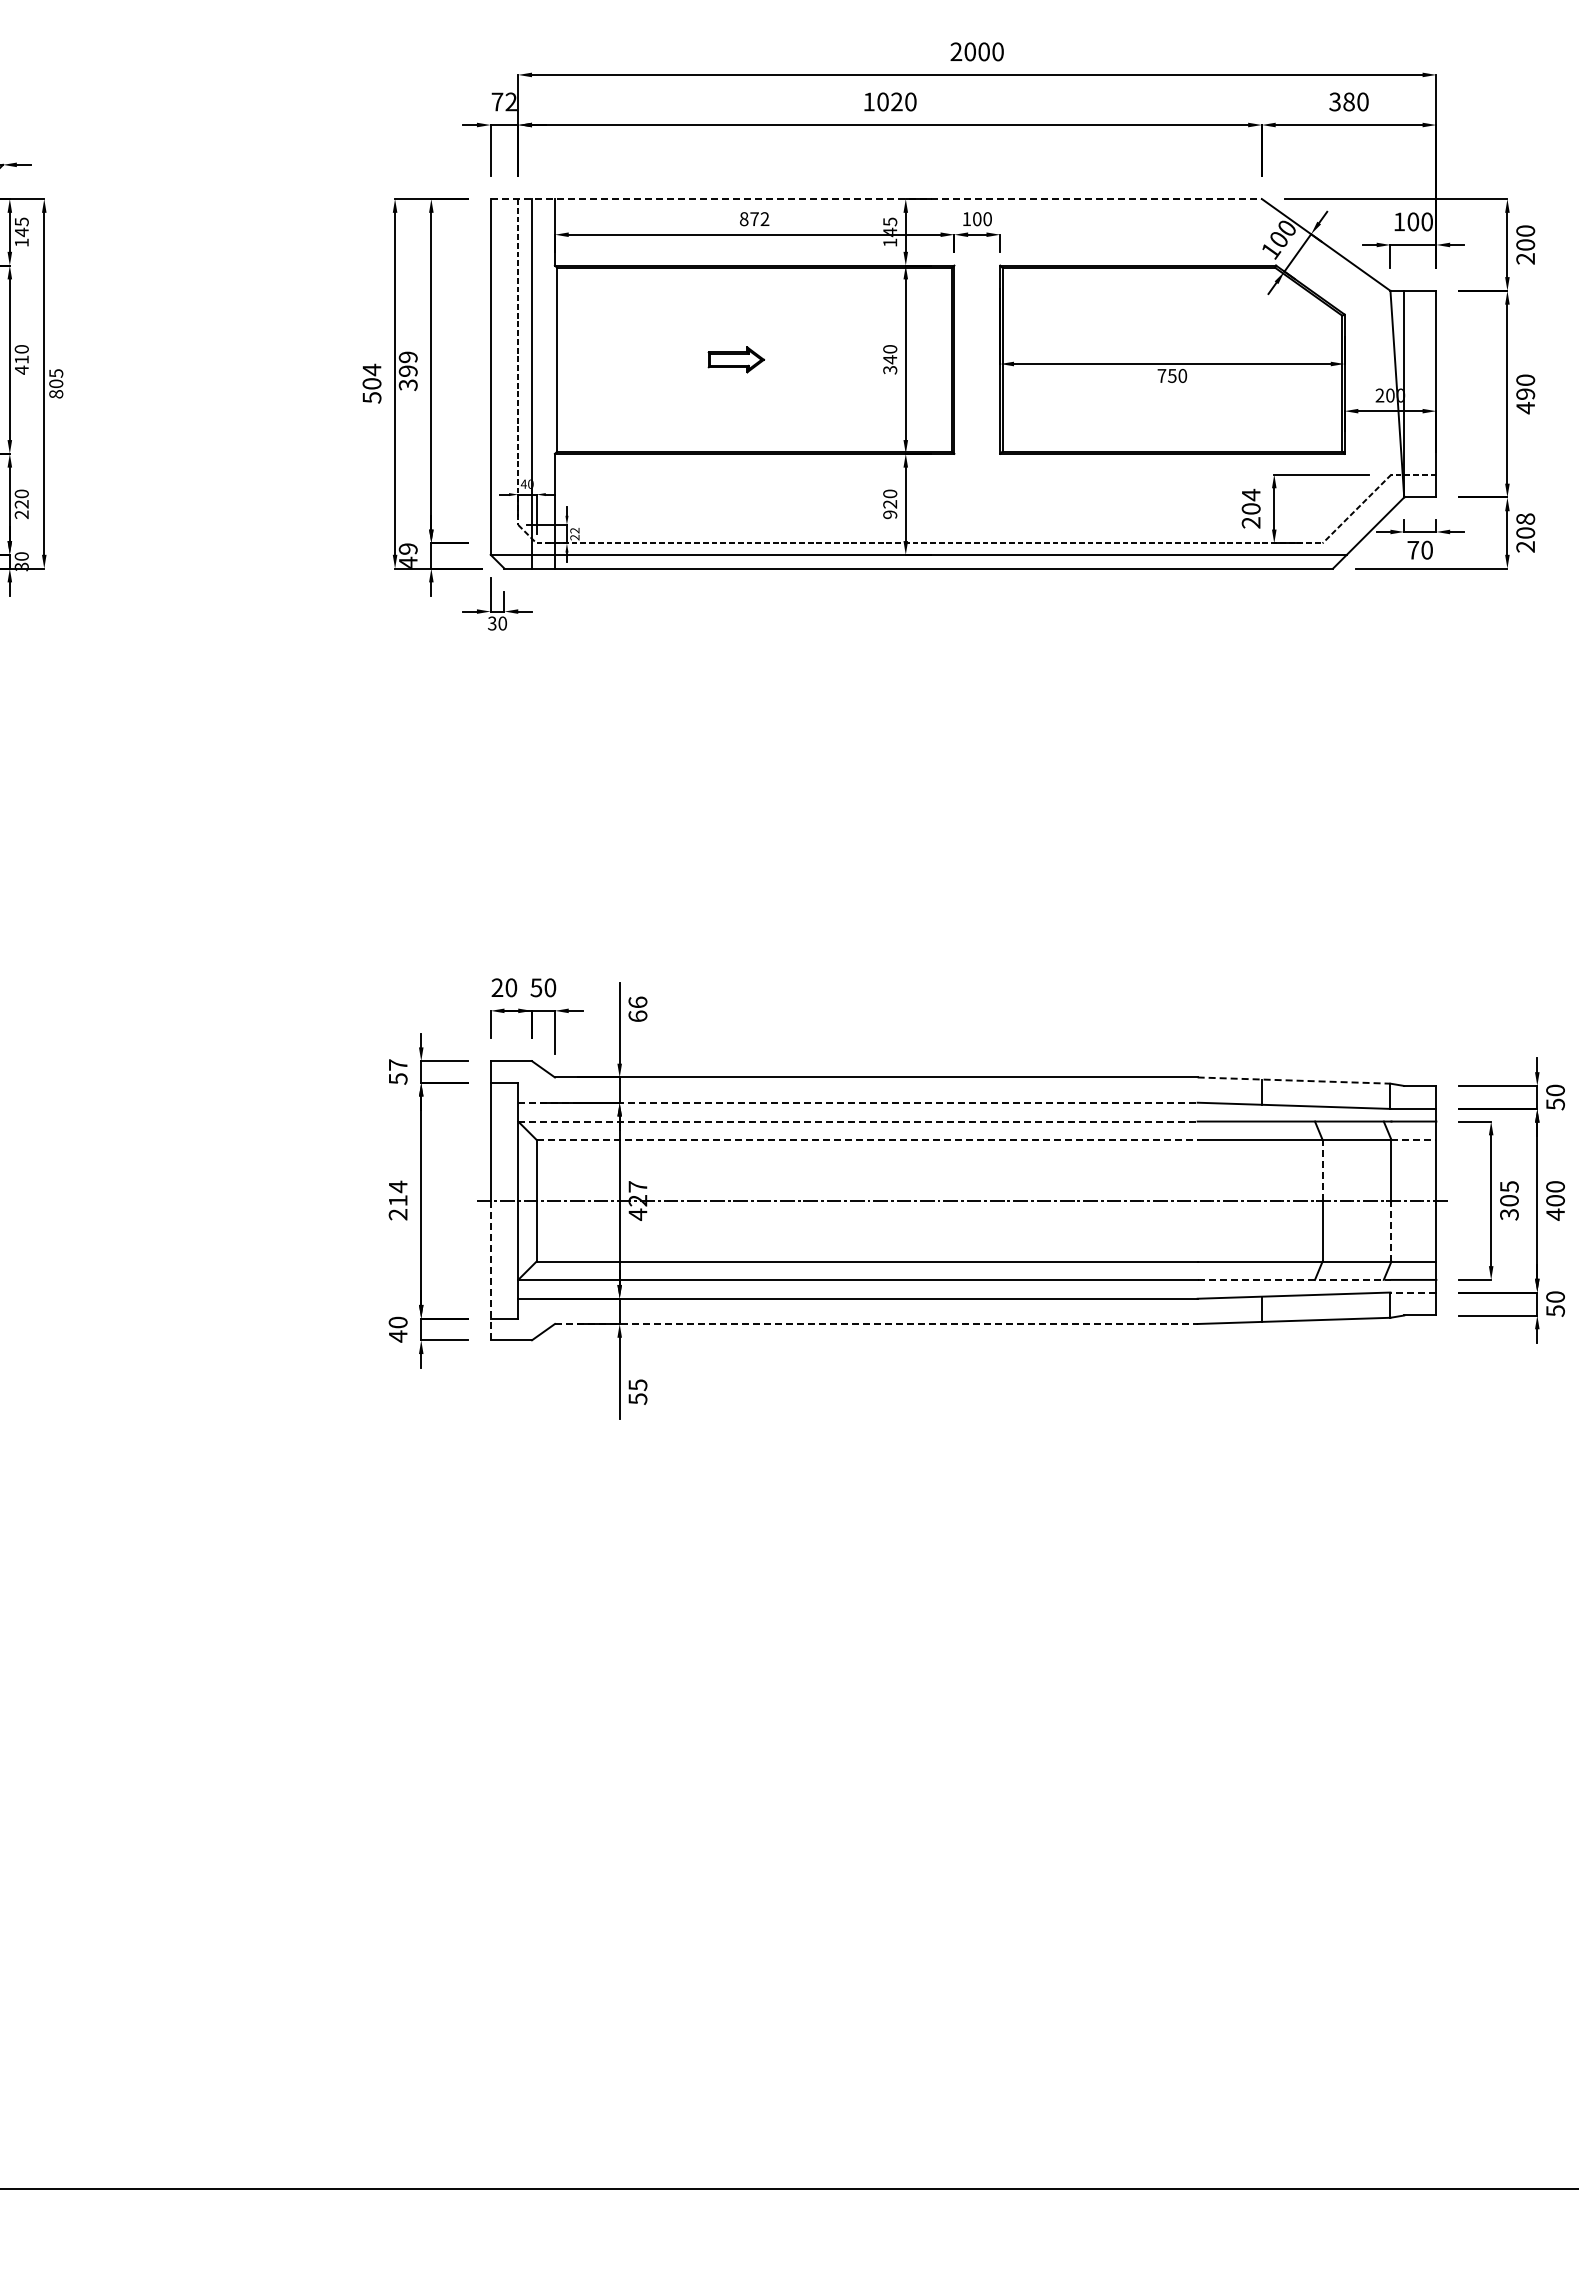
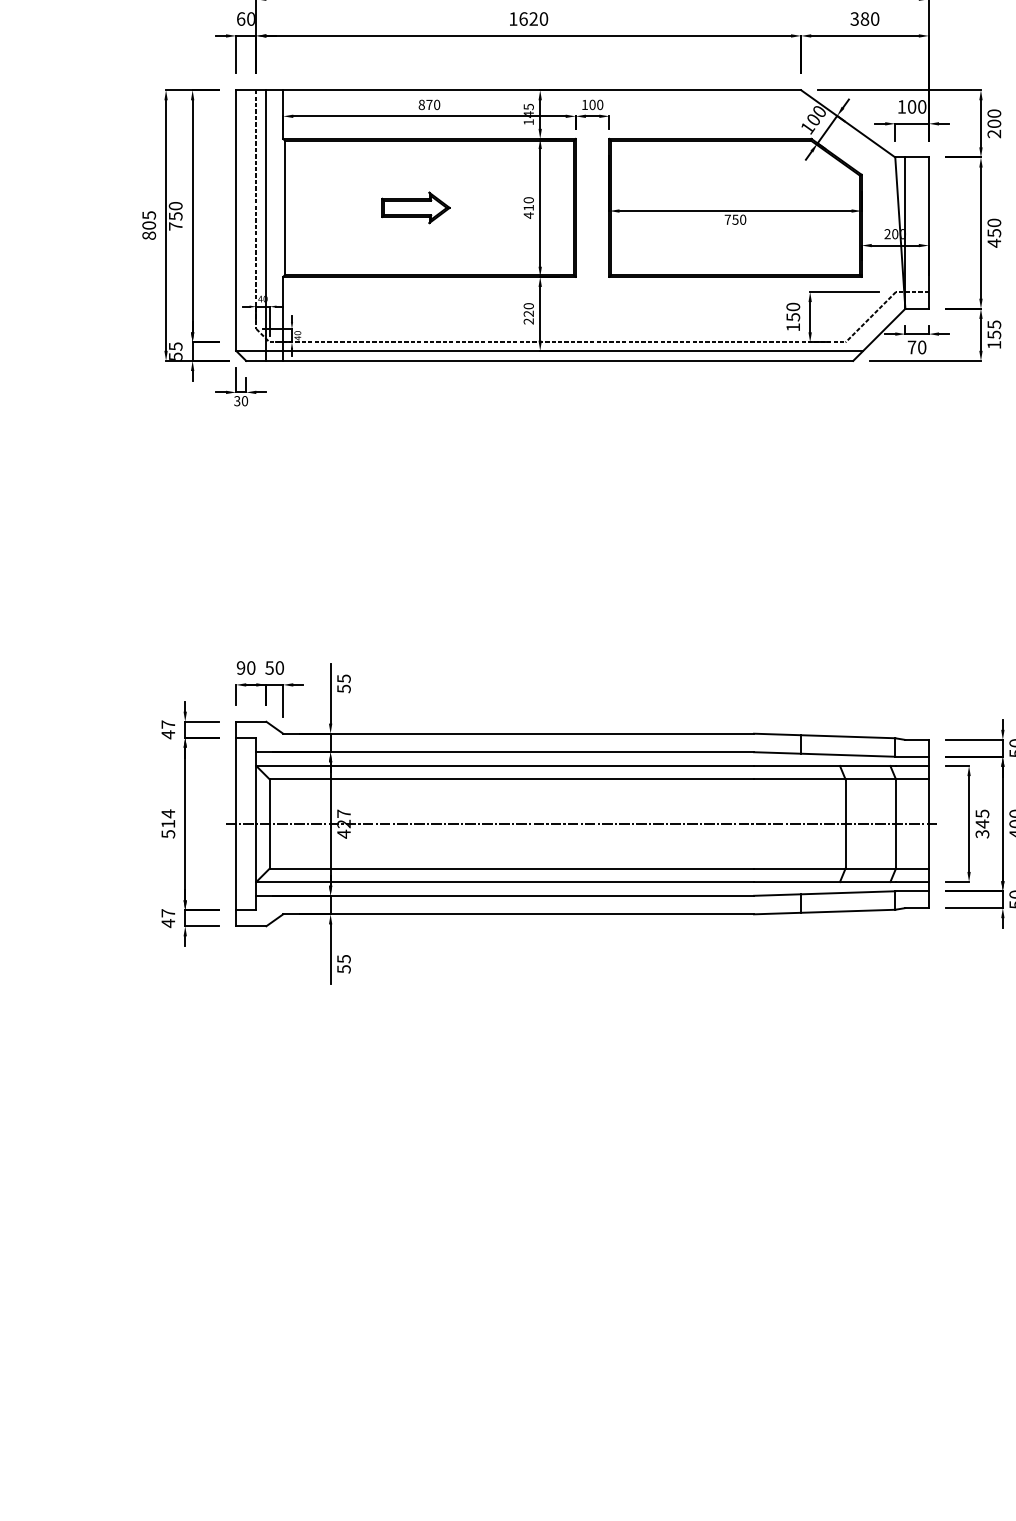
text: (503, 101) -> (245, 18), 72 -> 60
text: (882, 101) -> (523, 18), 1020 -> 1620
line: (876, 199) -> (518, 90), dashed -> solid
text: (764, 219) -> (436, 105), 872 -> 870
part: (736, 359) -> (416, 207), size x1.67
text: (890, 364) -> (529, 211), 340 -> 410
text: (407, 371) -> (175, 216), 399 -> 750
text: (371, 383) -> (148, 225), 504 -> 805
text: (1525, 394) -> (994, 233), 490 -> 450
text: (1250, 508) -> (792, 316), 204 -> 150
text: (890, 514) -> (529, 321), 920 -> 220
text: (1525, 532) -> (994, 334), 208 -> 155
text: (574, 533) -> (297, 335), 22 -> 40
text: (407, 555) -> (175, 351), 49 -> 55
text: (497, 987) -> (241, 667), 20 -> 90
text: (637, 1009) -> (343, 683), 66 -> 55
text: (398, 1078) -> (168, 734), 57 -> 47
line: (1294, 1080) -> (824, 735), dashed -> solid
line: (857, 1102) -> (504, 752), dashed -> solid
line: (857, 1121) -> (504, 765), dashed -> solid
line: (867, 1139) -> (512, 779), dashed -> solid
line: (1414, 1139) -> (912, 779), dashed -> solid
line: (1322, 1169) -> (845, 801), dashed -> solid
text: (1509, 1200) -> (982, 823), 305 -> 345
text: (397, 1214) -> (167, 834), 214 -> 514
line: (1391, 1230) -> (896, 845), dashed -> solid
line: (490, 1270) -> (235, 875), dashed -> solid
line: (1294, 1279) -> (824, 881), dashed -> solid
line: (1413, 1292) -> (912, 891), dashed -> solid
text: (397, 1322) -> (167, 913), 40 -> 47
line: (876, 1323) -> (518, 913), dashed -> solid

